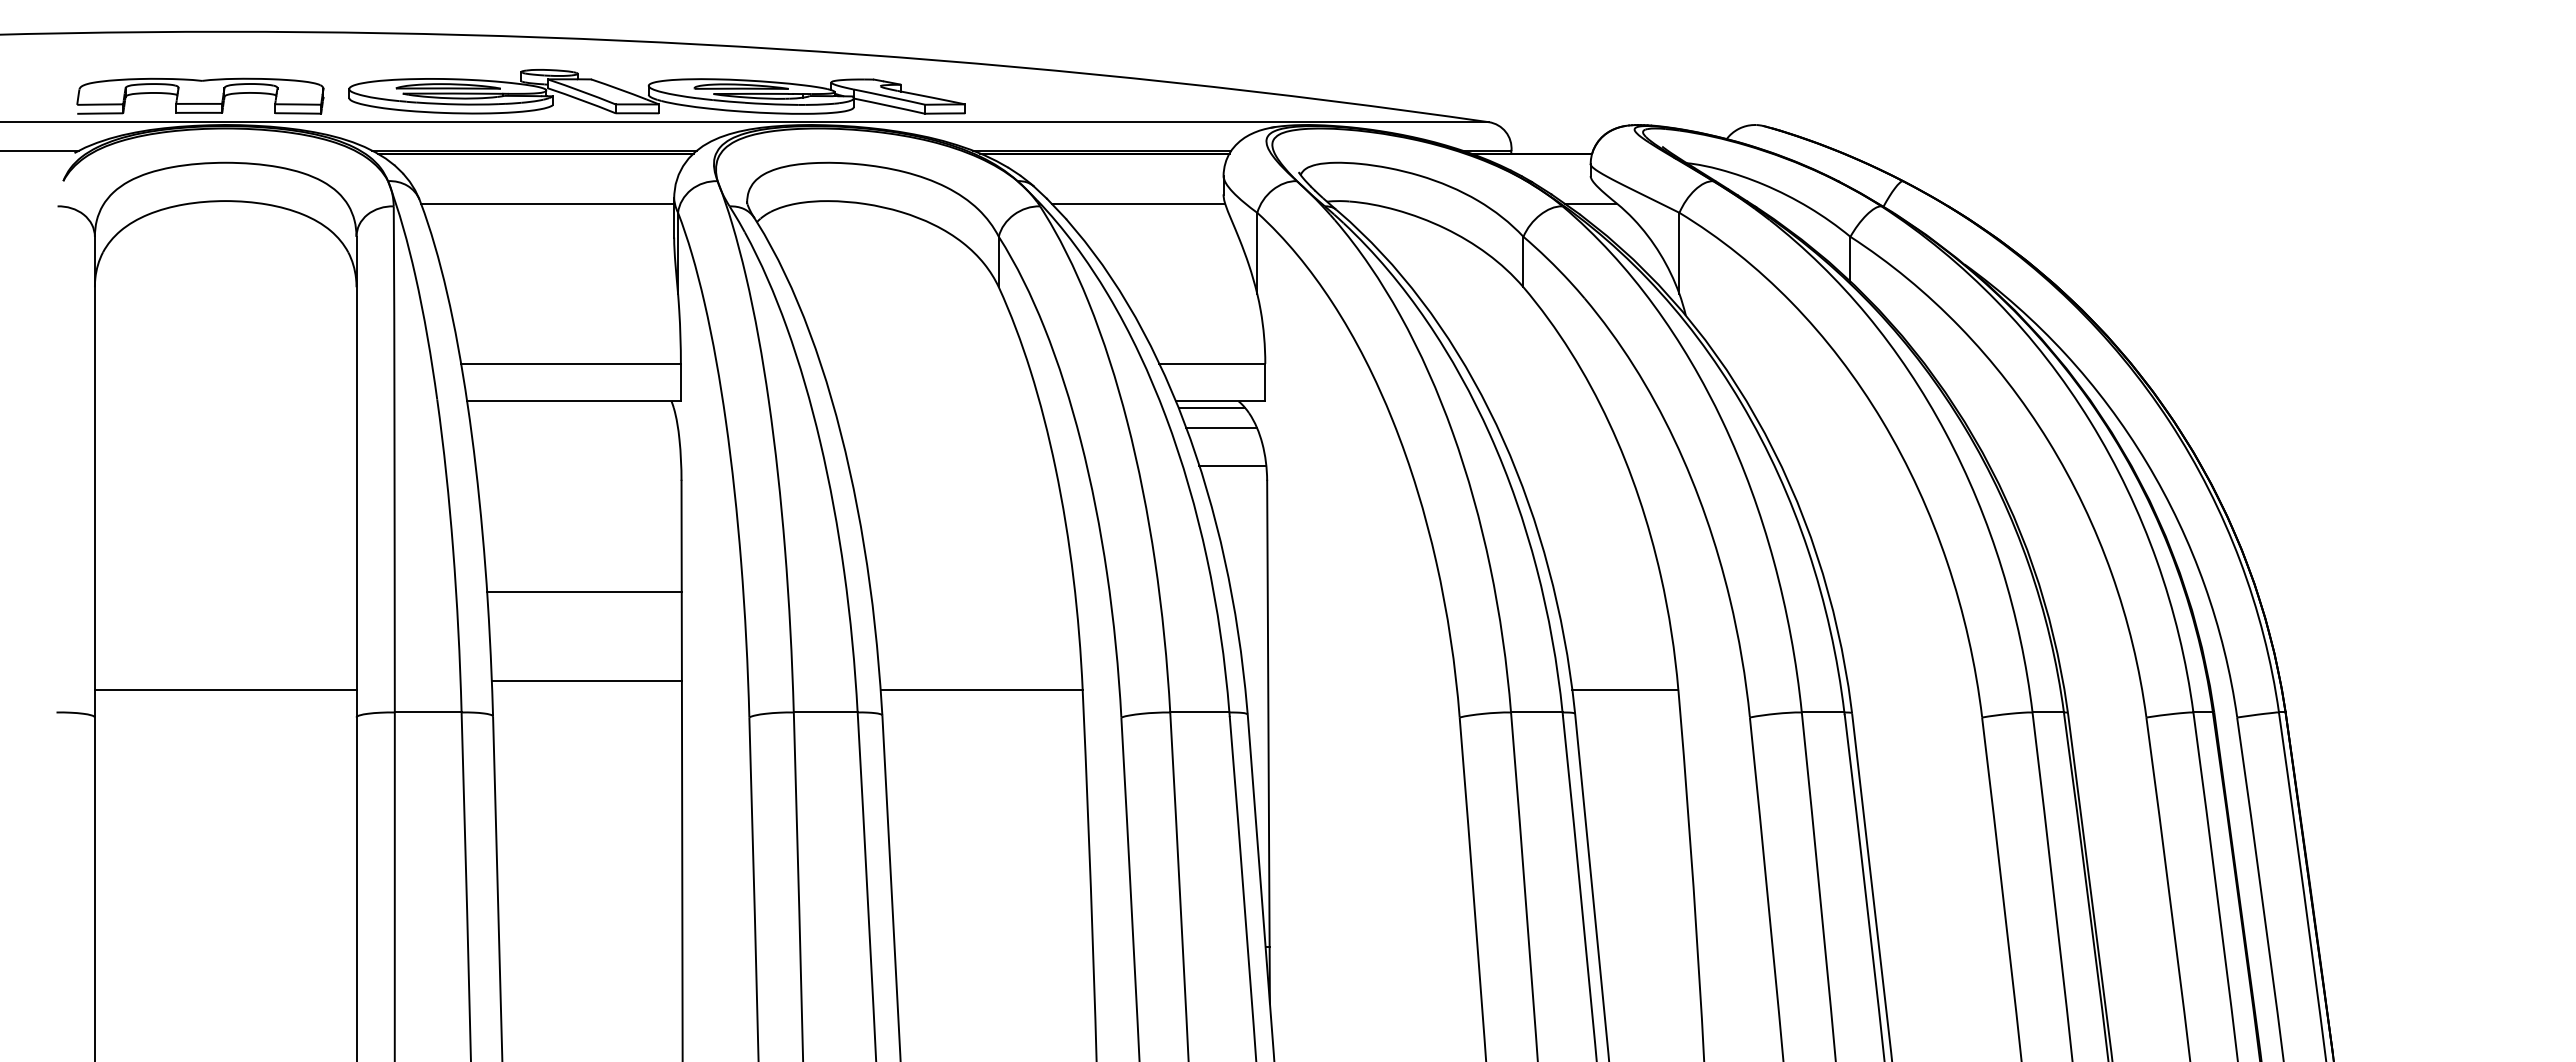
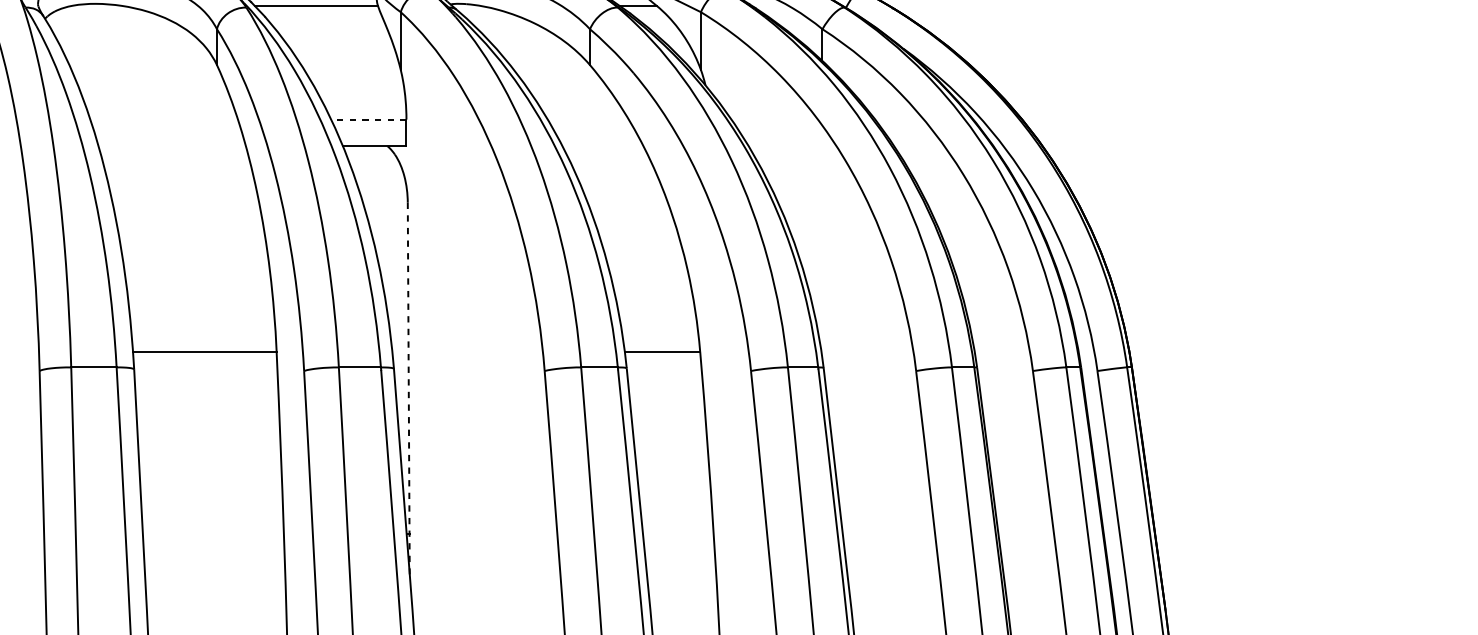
line: (1212, 363) -> (368, 119), solid -> dashed
line: (1211, 407) -> (368, 150), removed
line: (1221, 427) -> (375, 164), removed
line: (1232, 465) -> (383, 191), removed
line: (1268, 742) -> (408, 388), solid -> dashed

